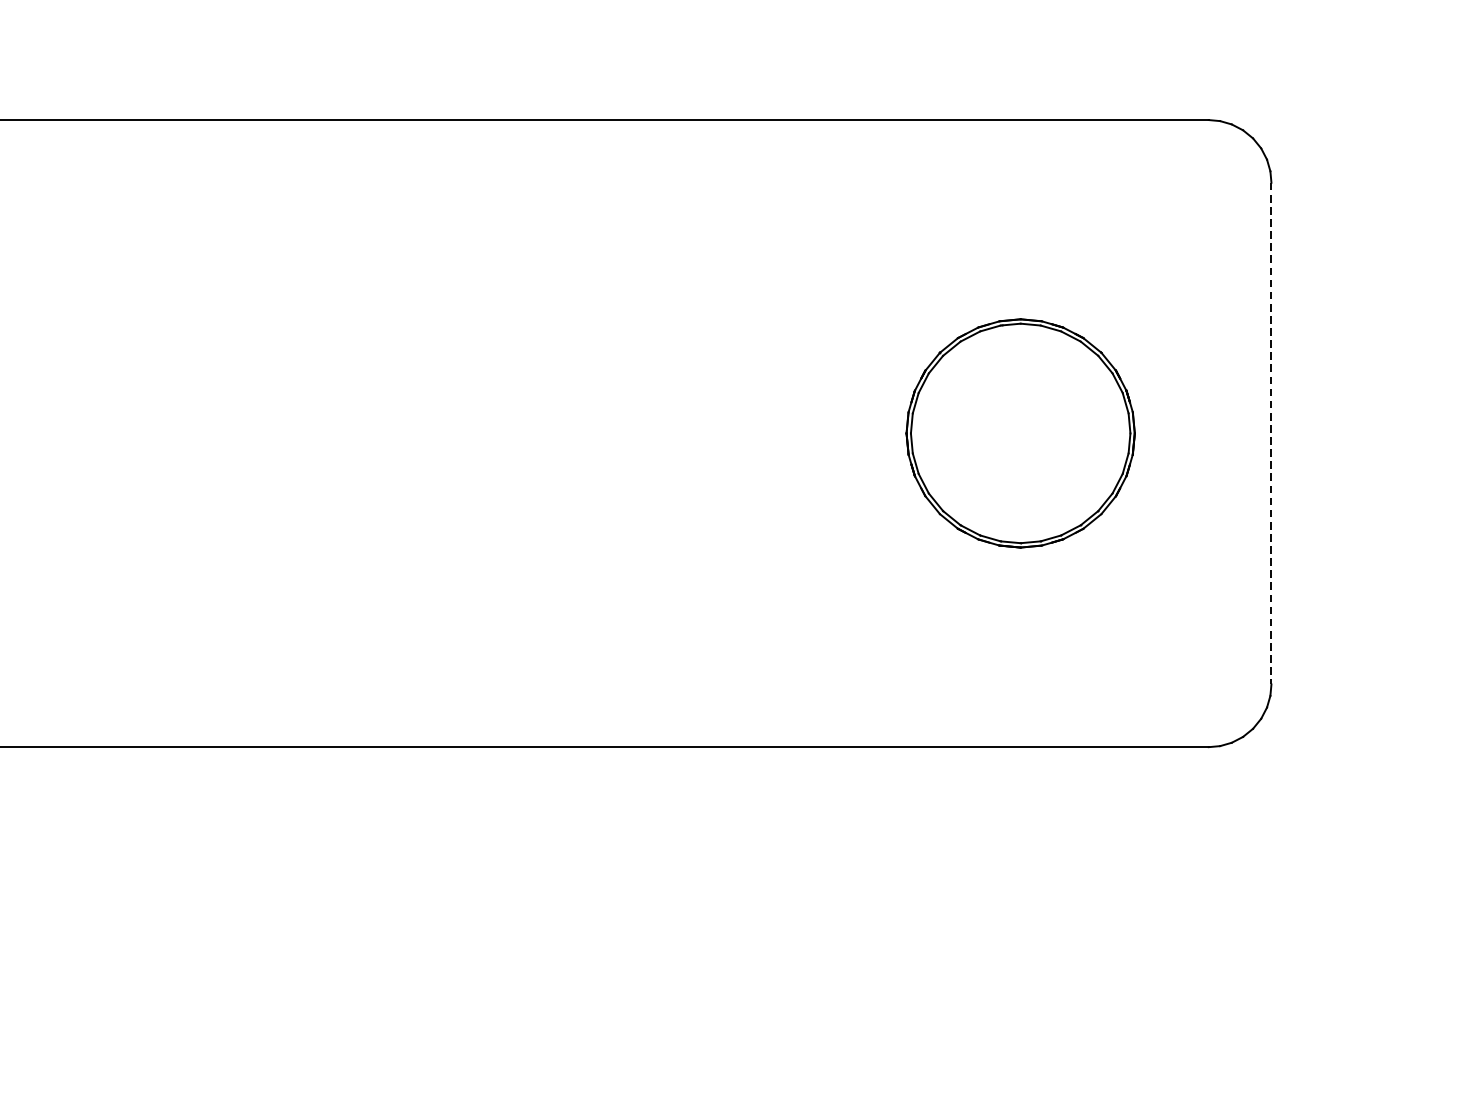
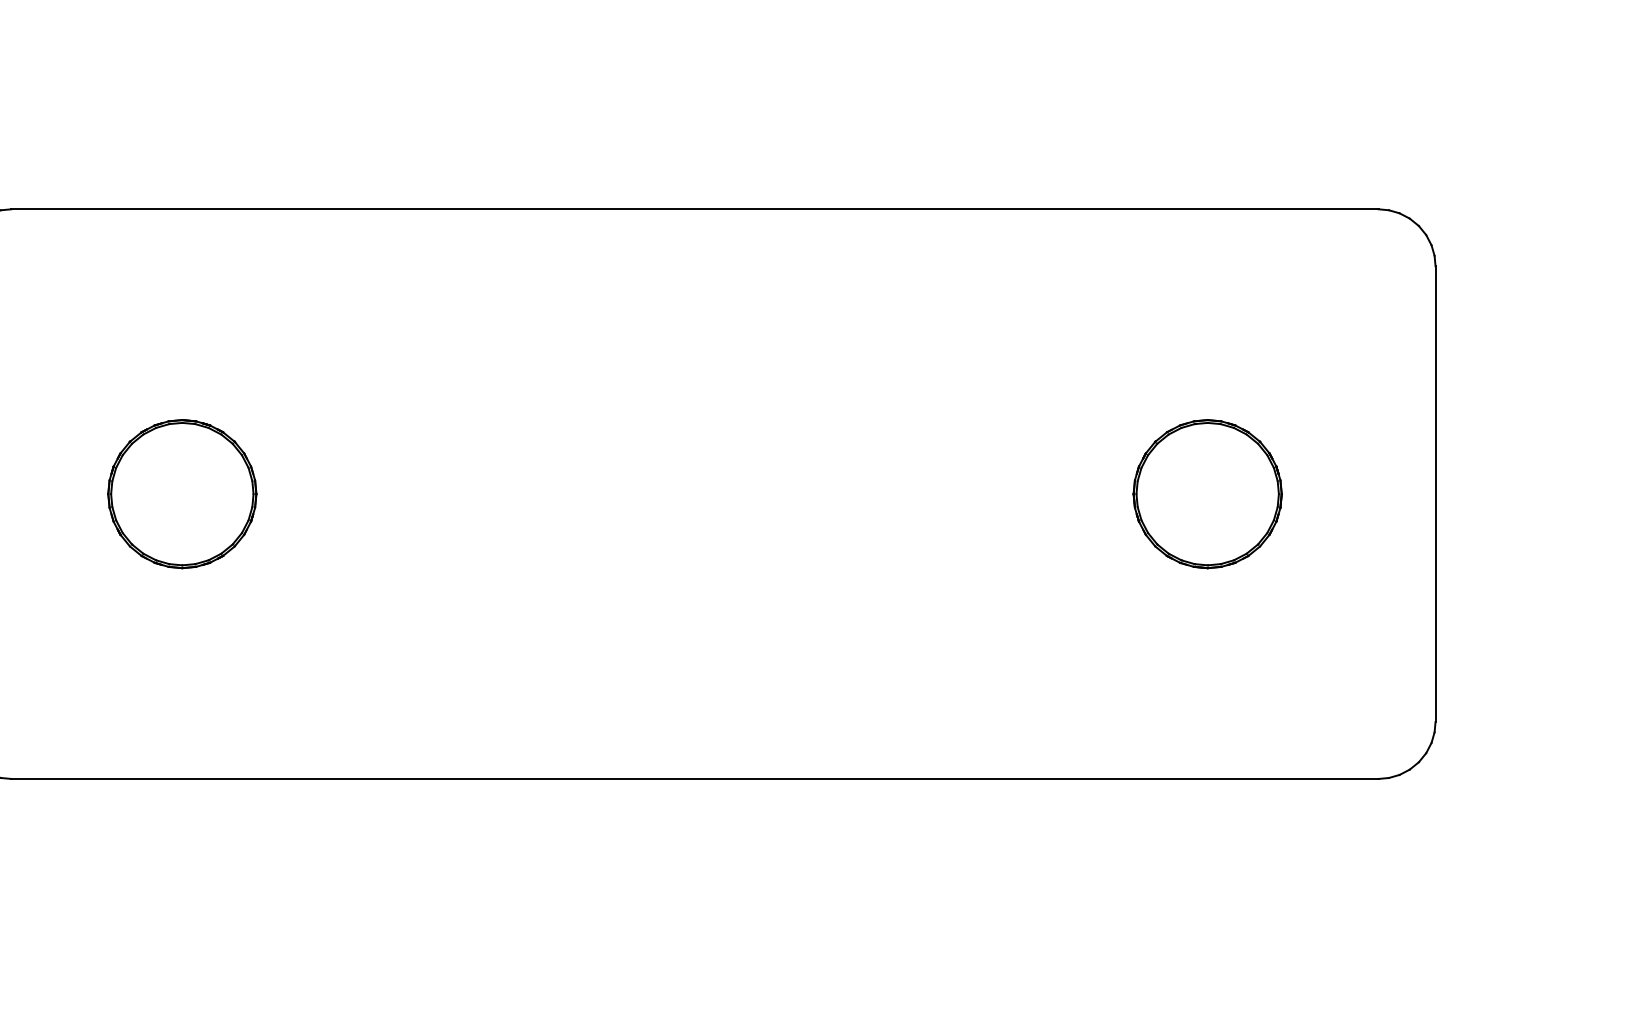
part: (1020, 434) -> (1207, 494), size x0.71
line: (1271, 434) -> (1435, 494), dashed -> solid

